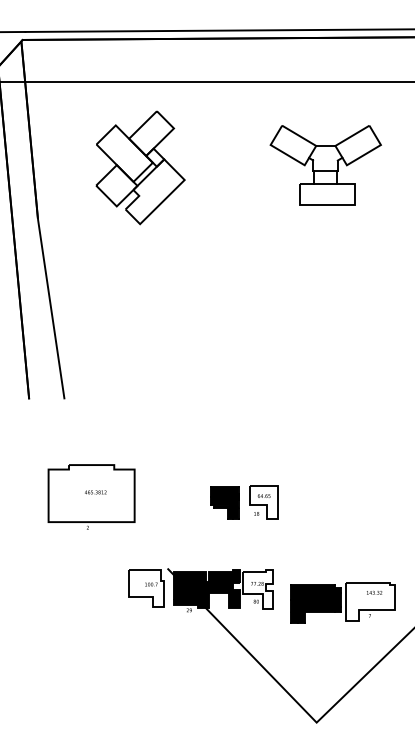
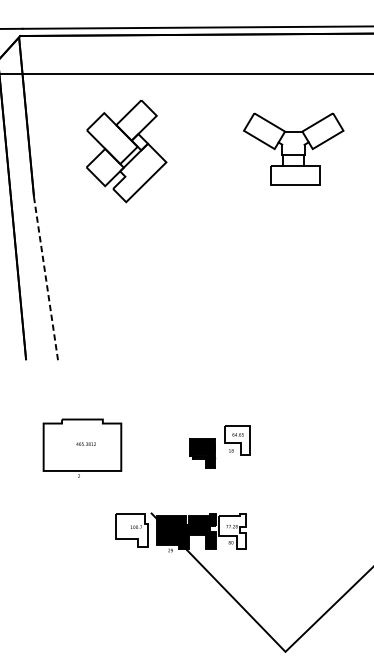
line: (51, 308) -> (46, 278), solid -> dashed
part: (263, 502) -> (237, 440), moved
part: (342, 602) -> (308, 543), removed

